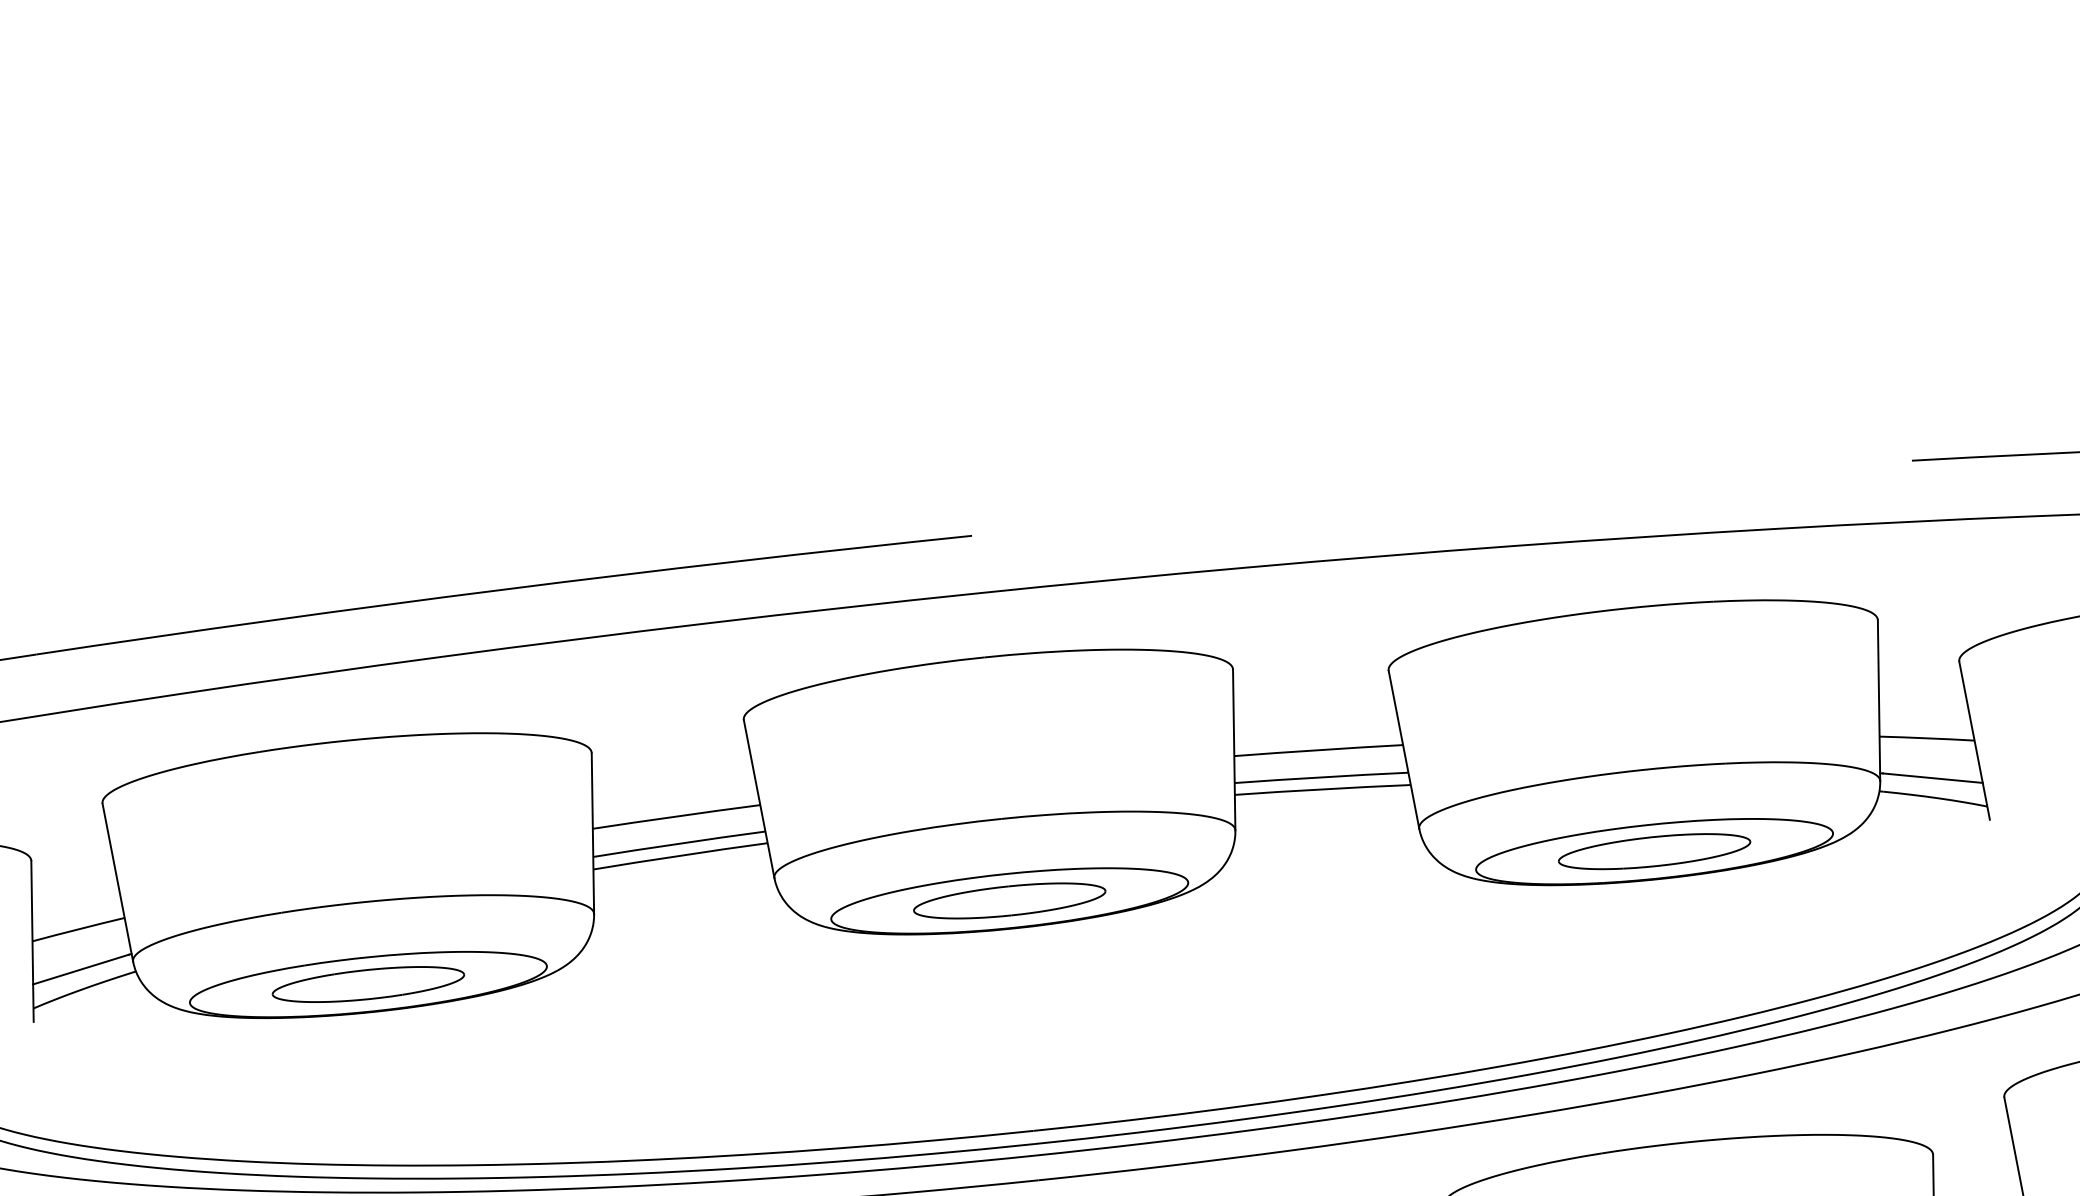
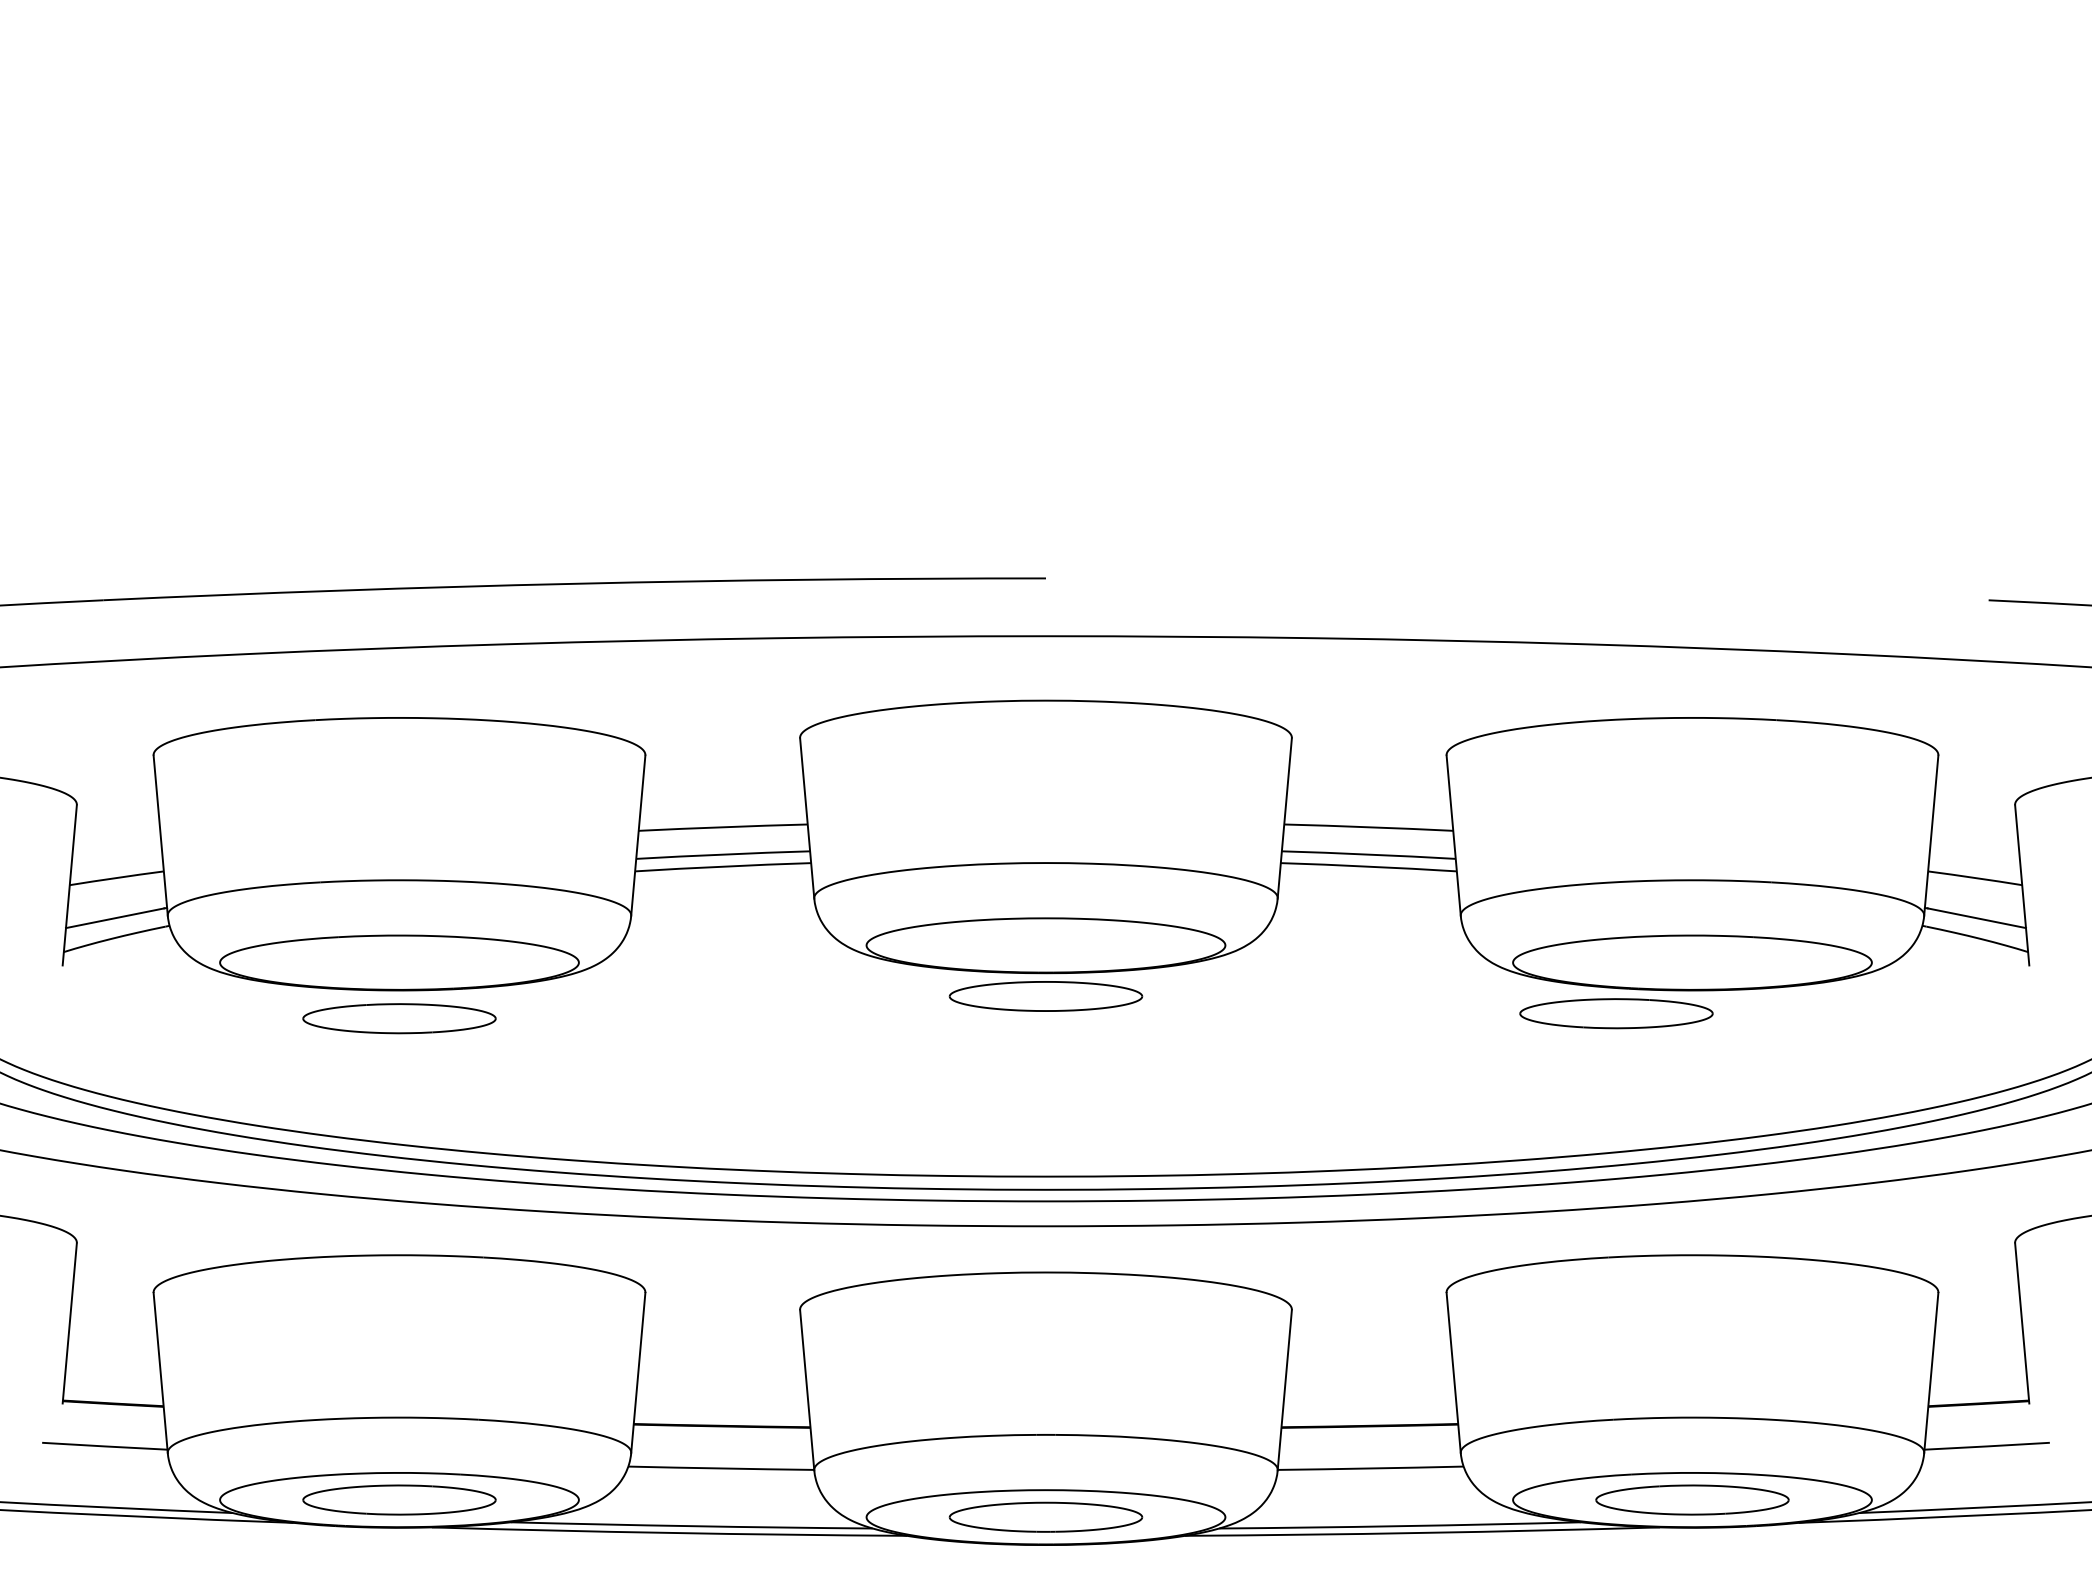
part: (1654, 851) -> (1616, 1013), moved
part: (1009, 901) -> (1045, 996), moved
part: (368, 984) -> (399, 1018), moved

